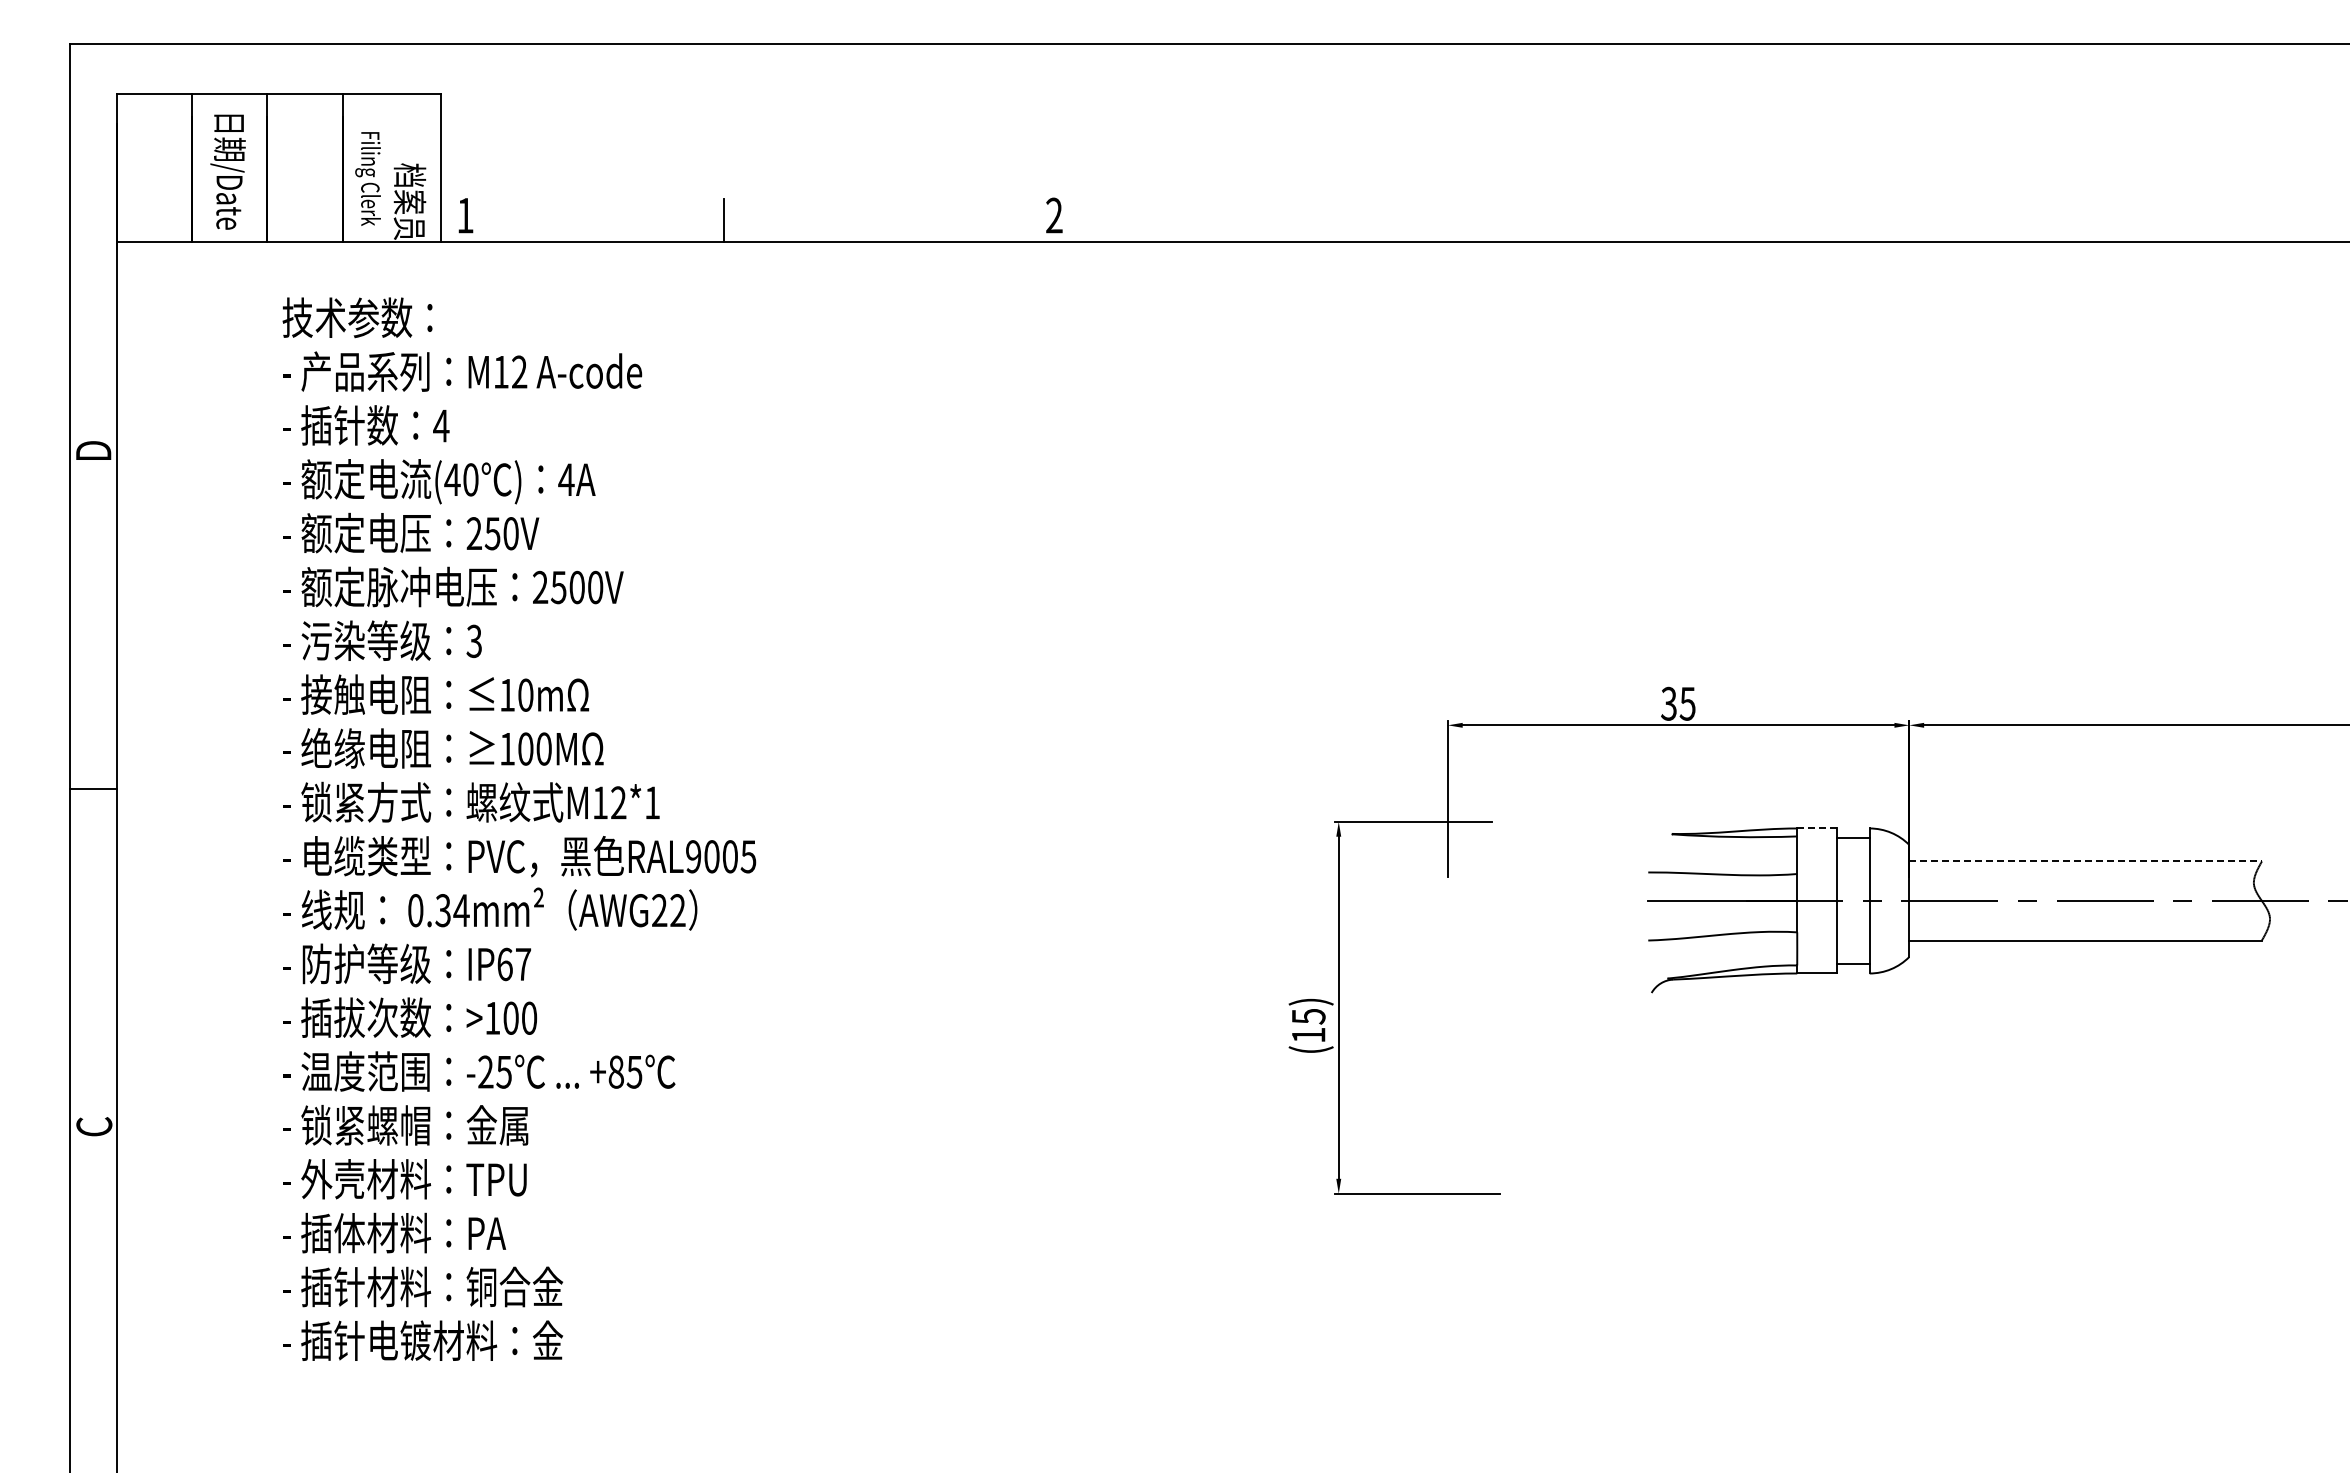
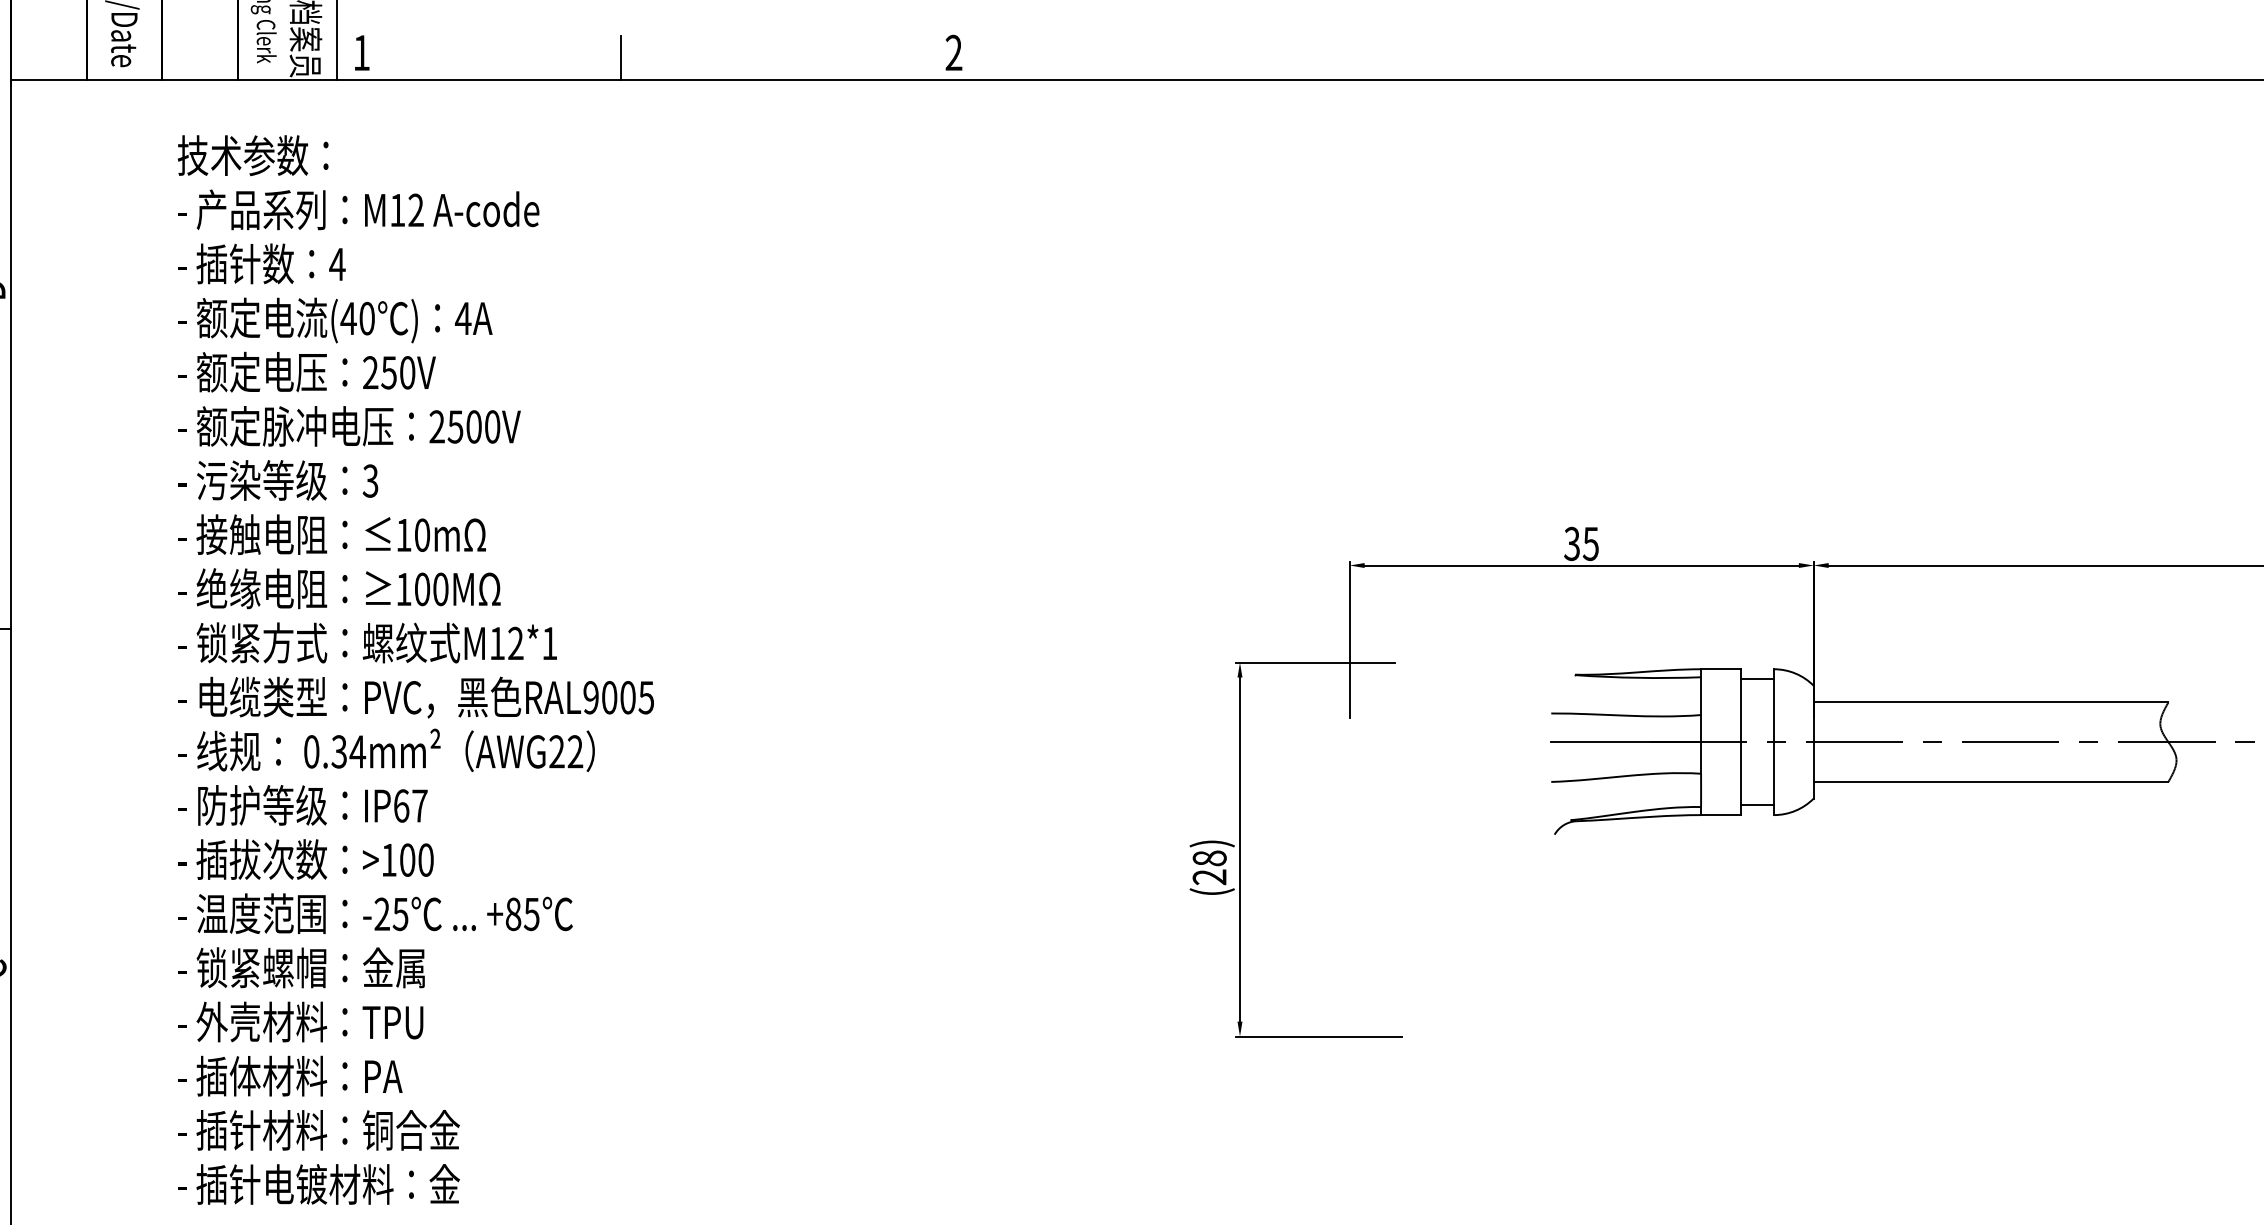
line: (1817, 828) -> (1721, 669), dashed -> solid
line: (2086, 861) -> (1991, 702), dashed -> solid
text: (1308, 1025) -> (1209, 867), (15) -> (28)

